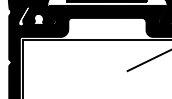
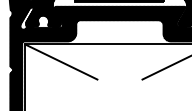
line: (55, 54) -> (61, 61), added

